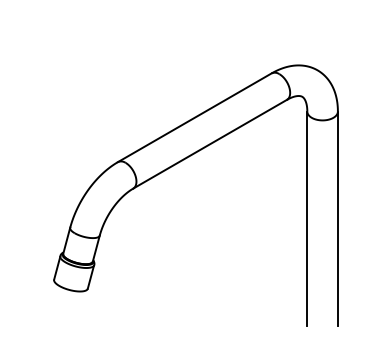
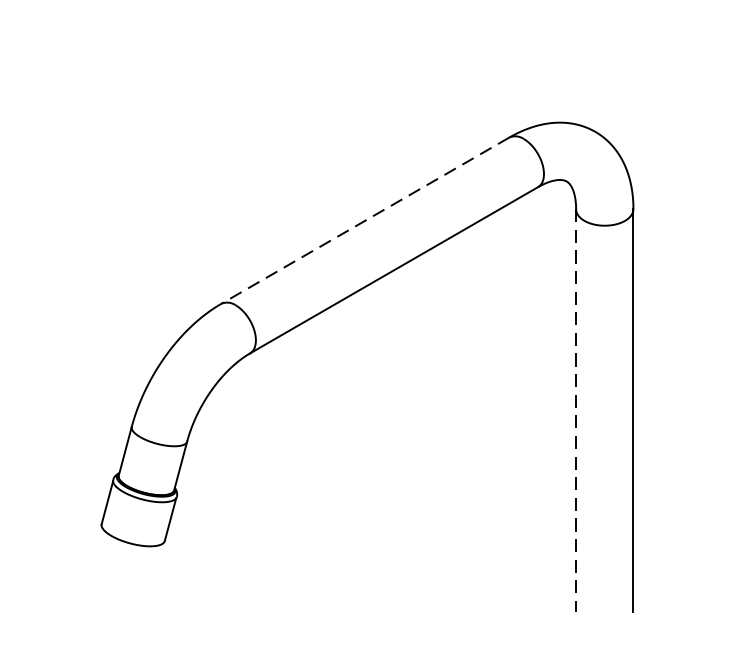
line: (194, 117) -> (364, 220), solid -> dashed
line: (307, 219) -> (576, 411), solid -> dashed

